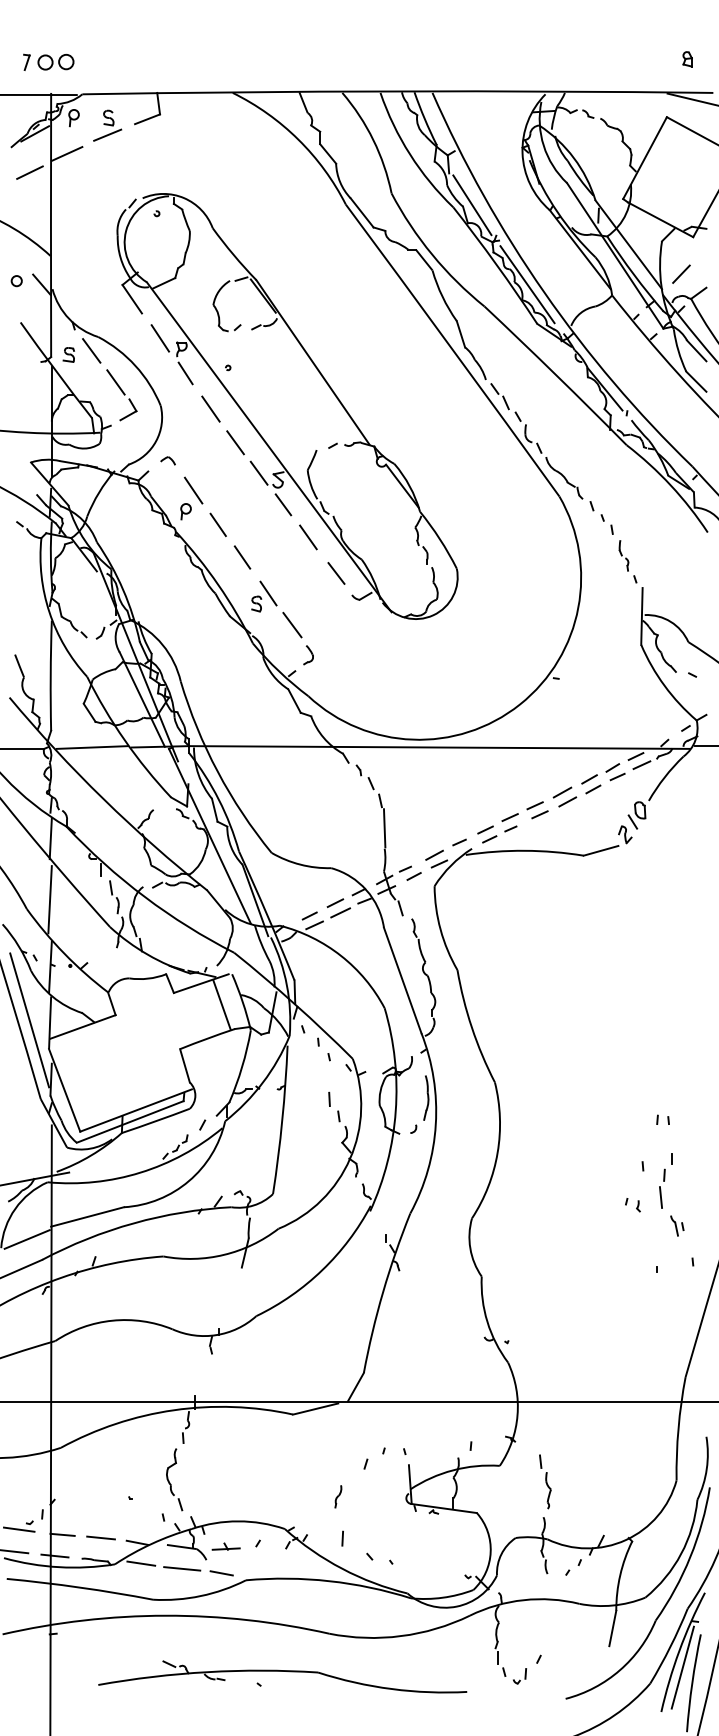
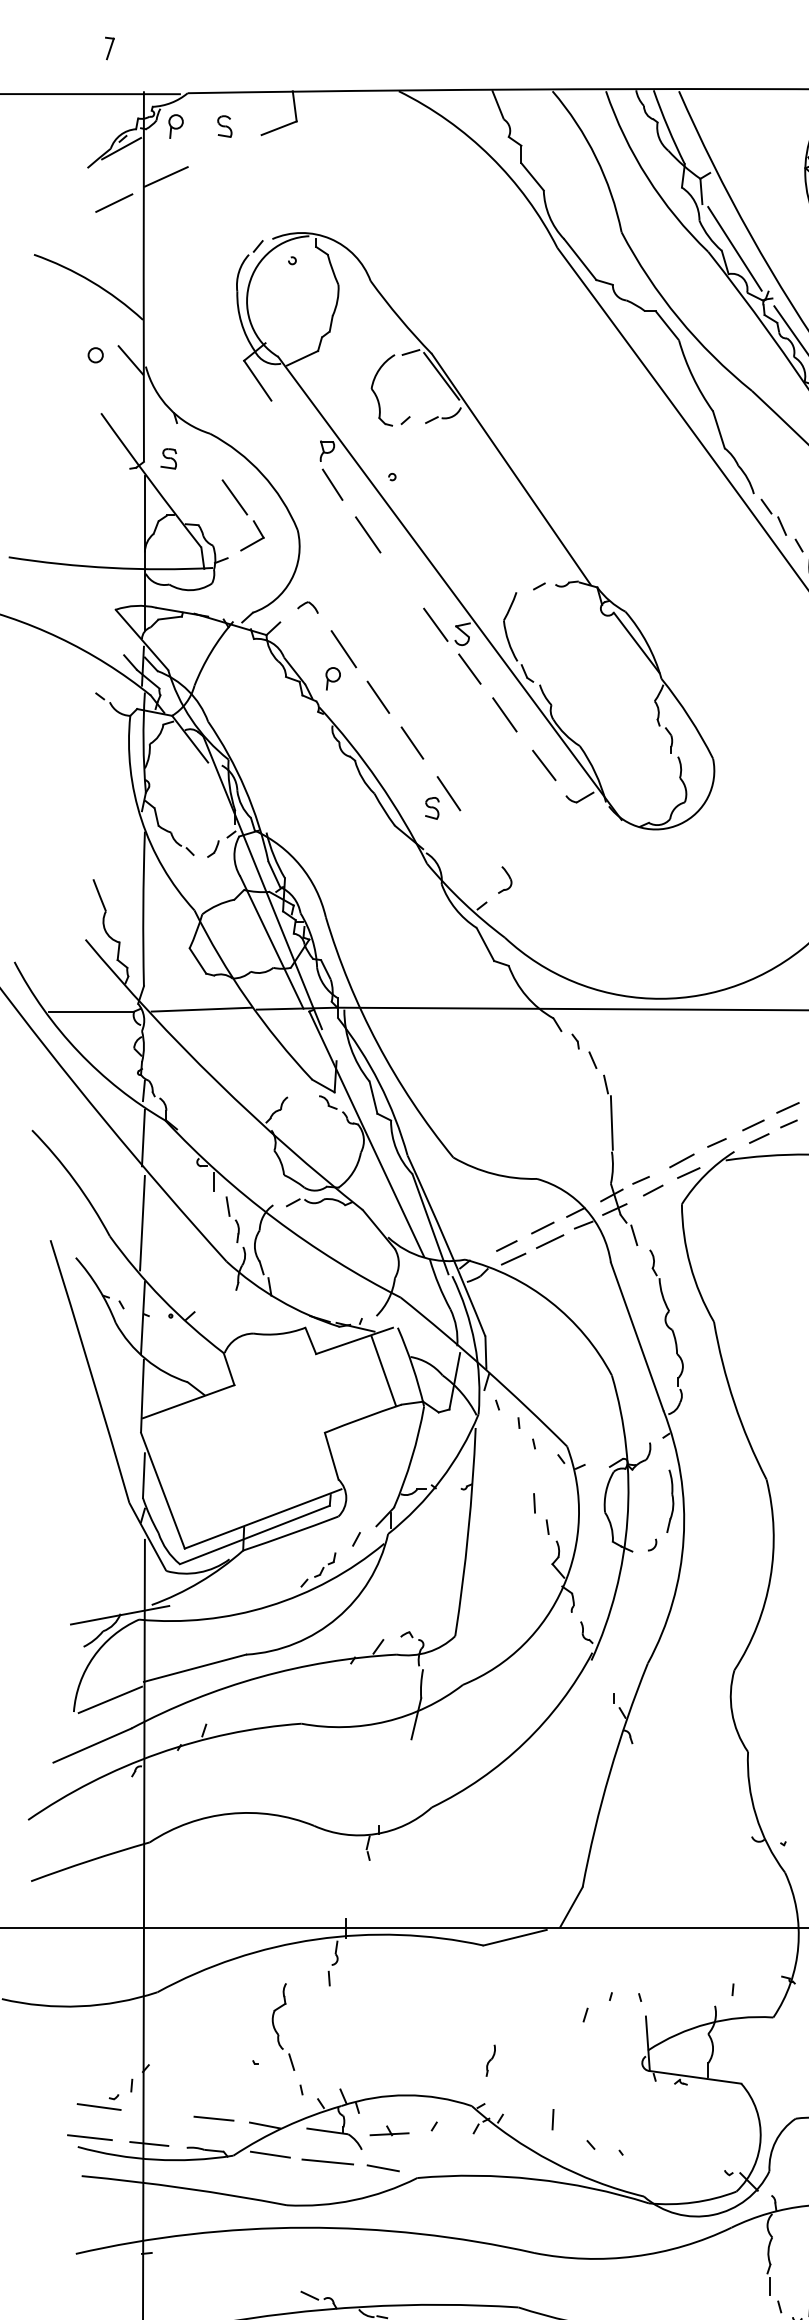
part: (55, 62) -> (150, 48), removed
line: (107, 134) -> (223, 149), removed
line: (160, 338) -> (297, 435), removed
line: (91, 350) -> (200, 452), removed
line: (235, 442) -> (402, 581), removed
line: (292, 625) -> (482, 838), removed
line: (29, 1020) -> (113, 1392), removed
part: (174, 1479) -> (283, 2026), moved
part: (338, 1496) -> (490, 2060), moved
line: (62, 1534) -> (159, 2113), removed

